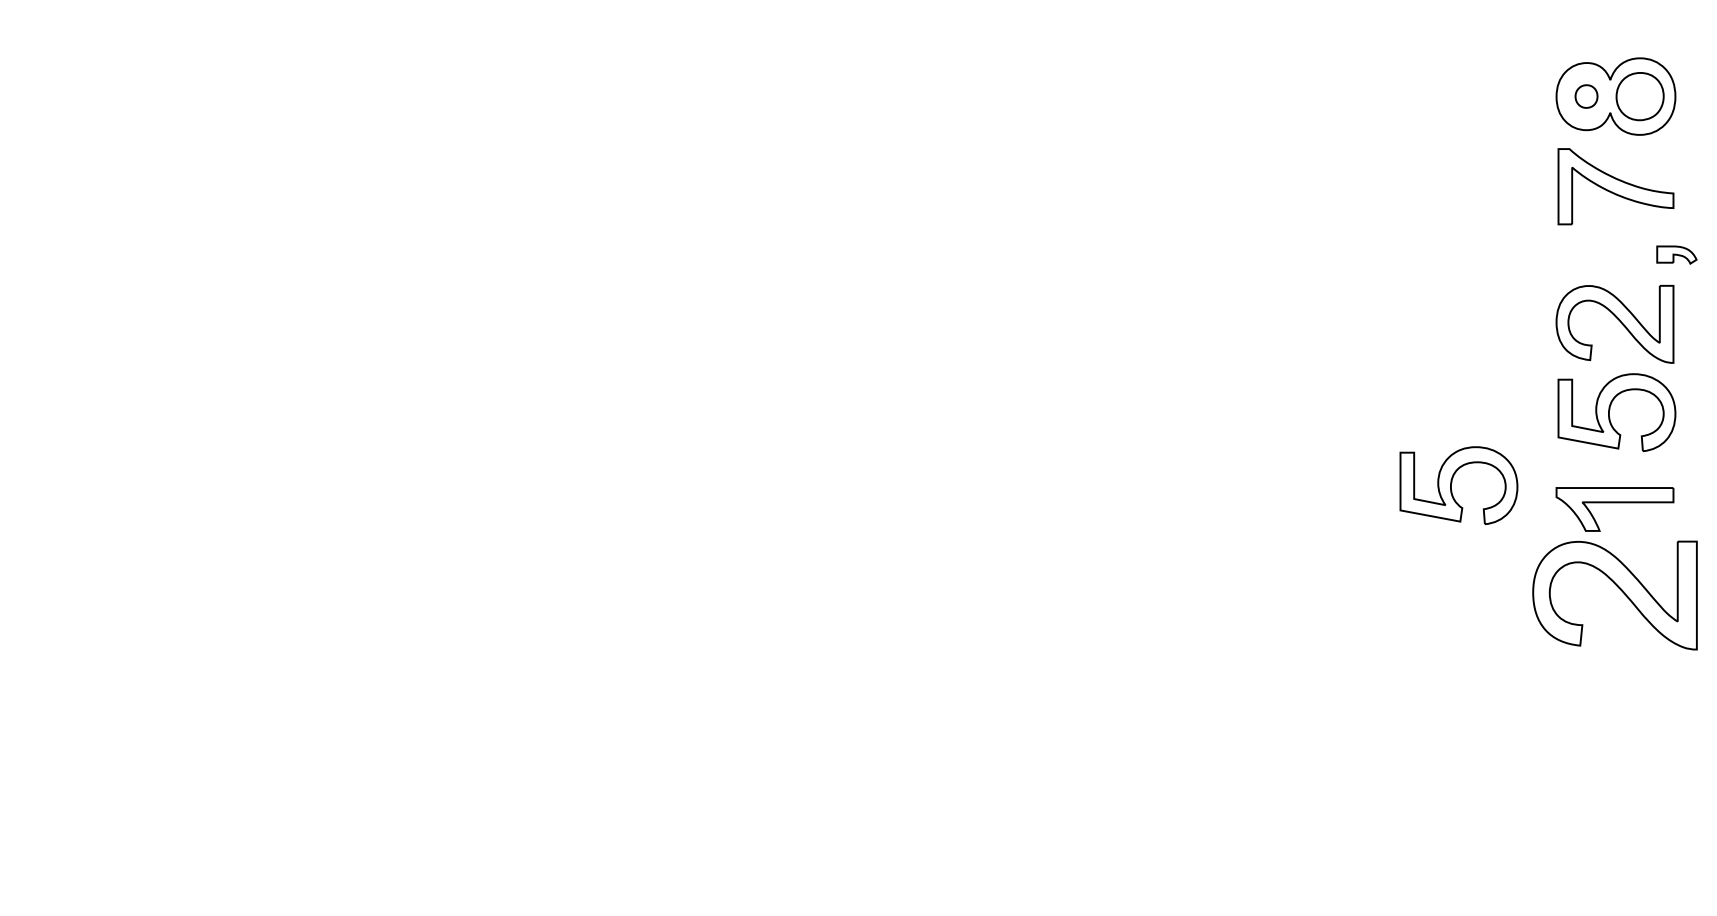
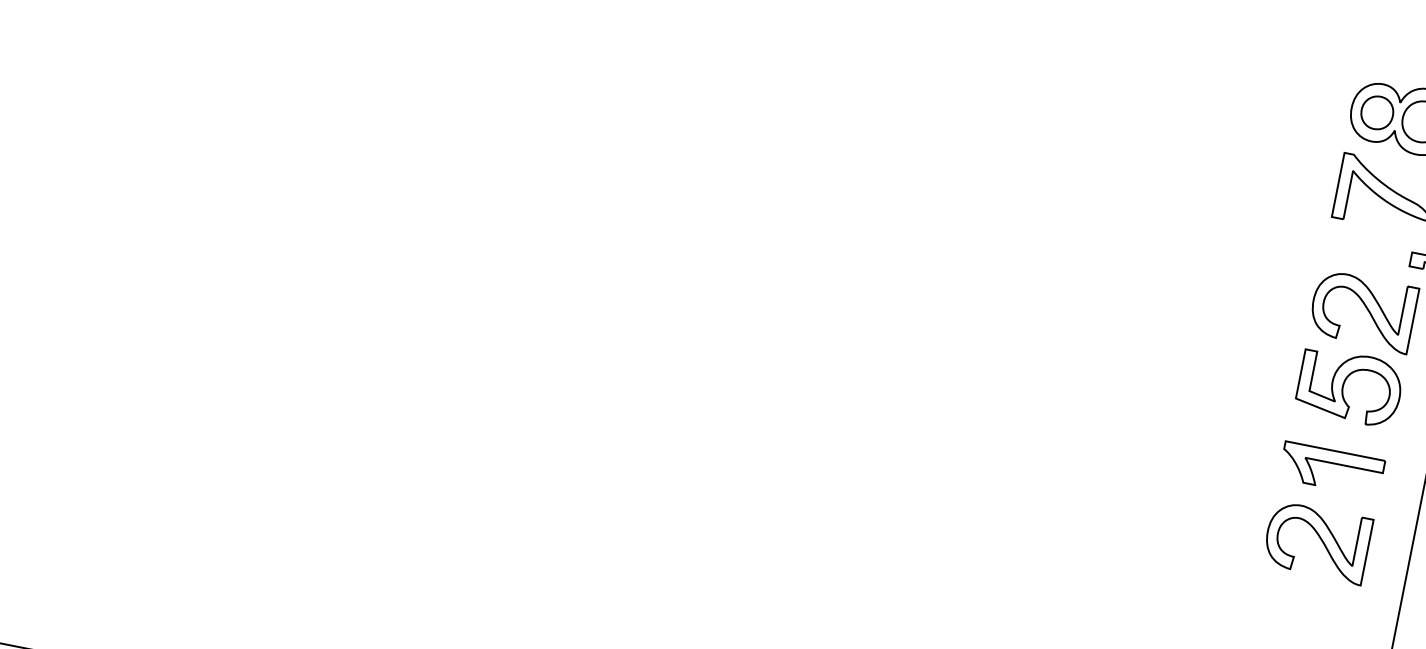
part: (1586, 96) -> (1377, 112), size x1.67
part: (1452, 482) -> (1198, 419), removed
part: (1614, 595) -> (1316, 542), size x0.71

